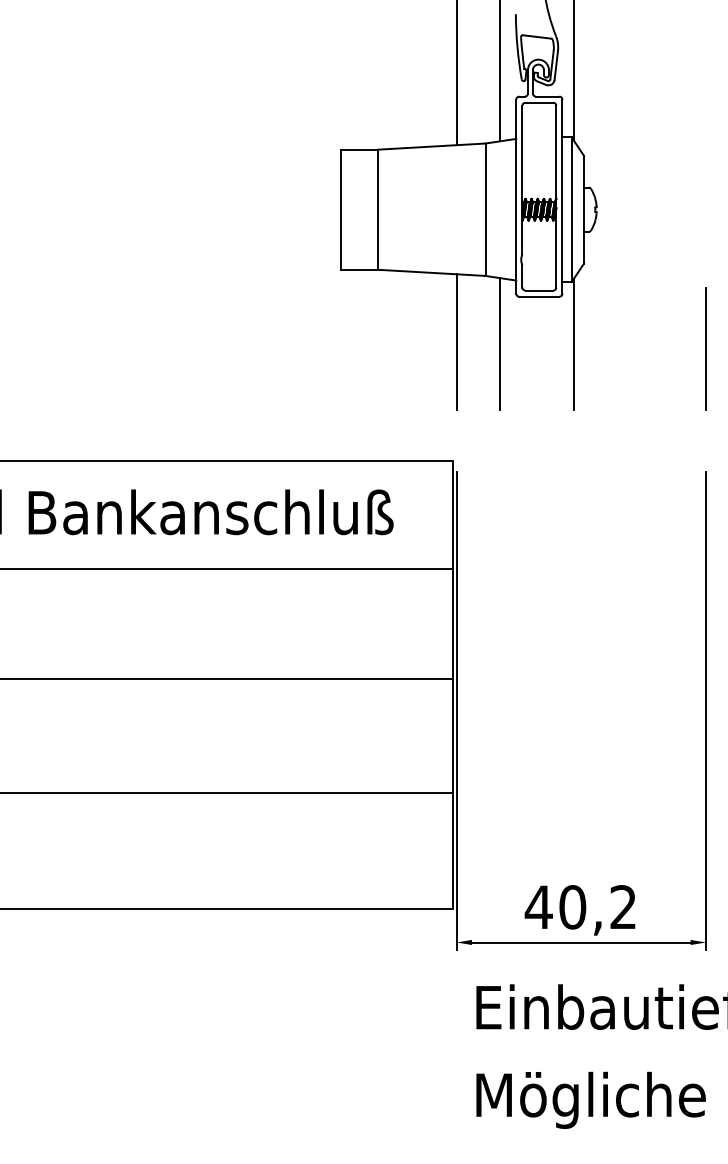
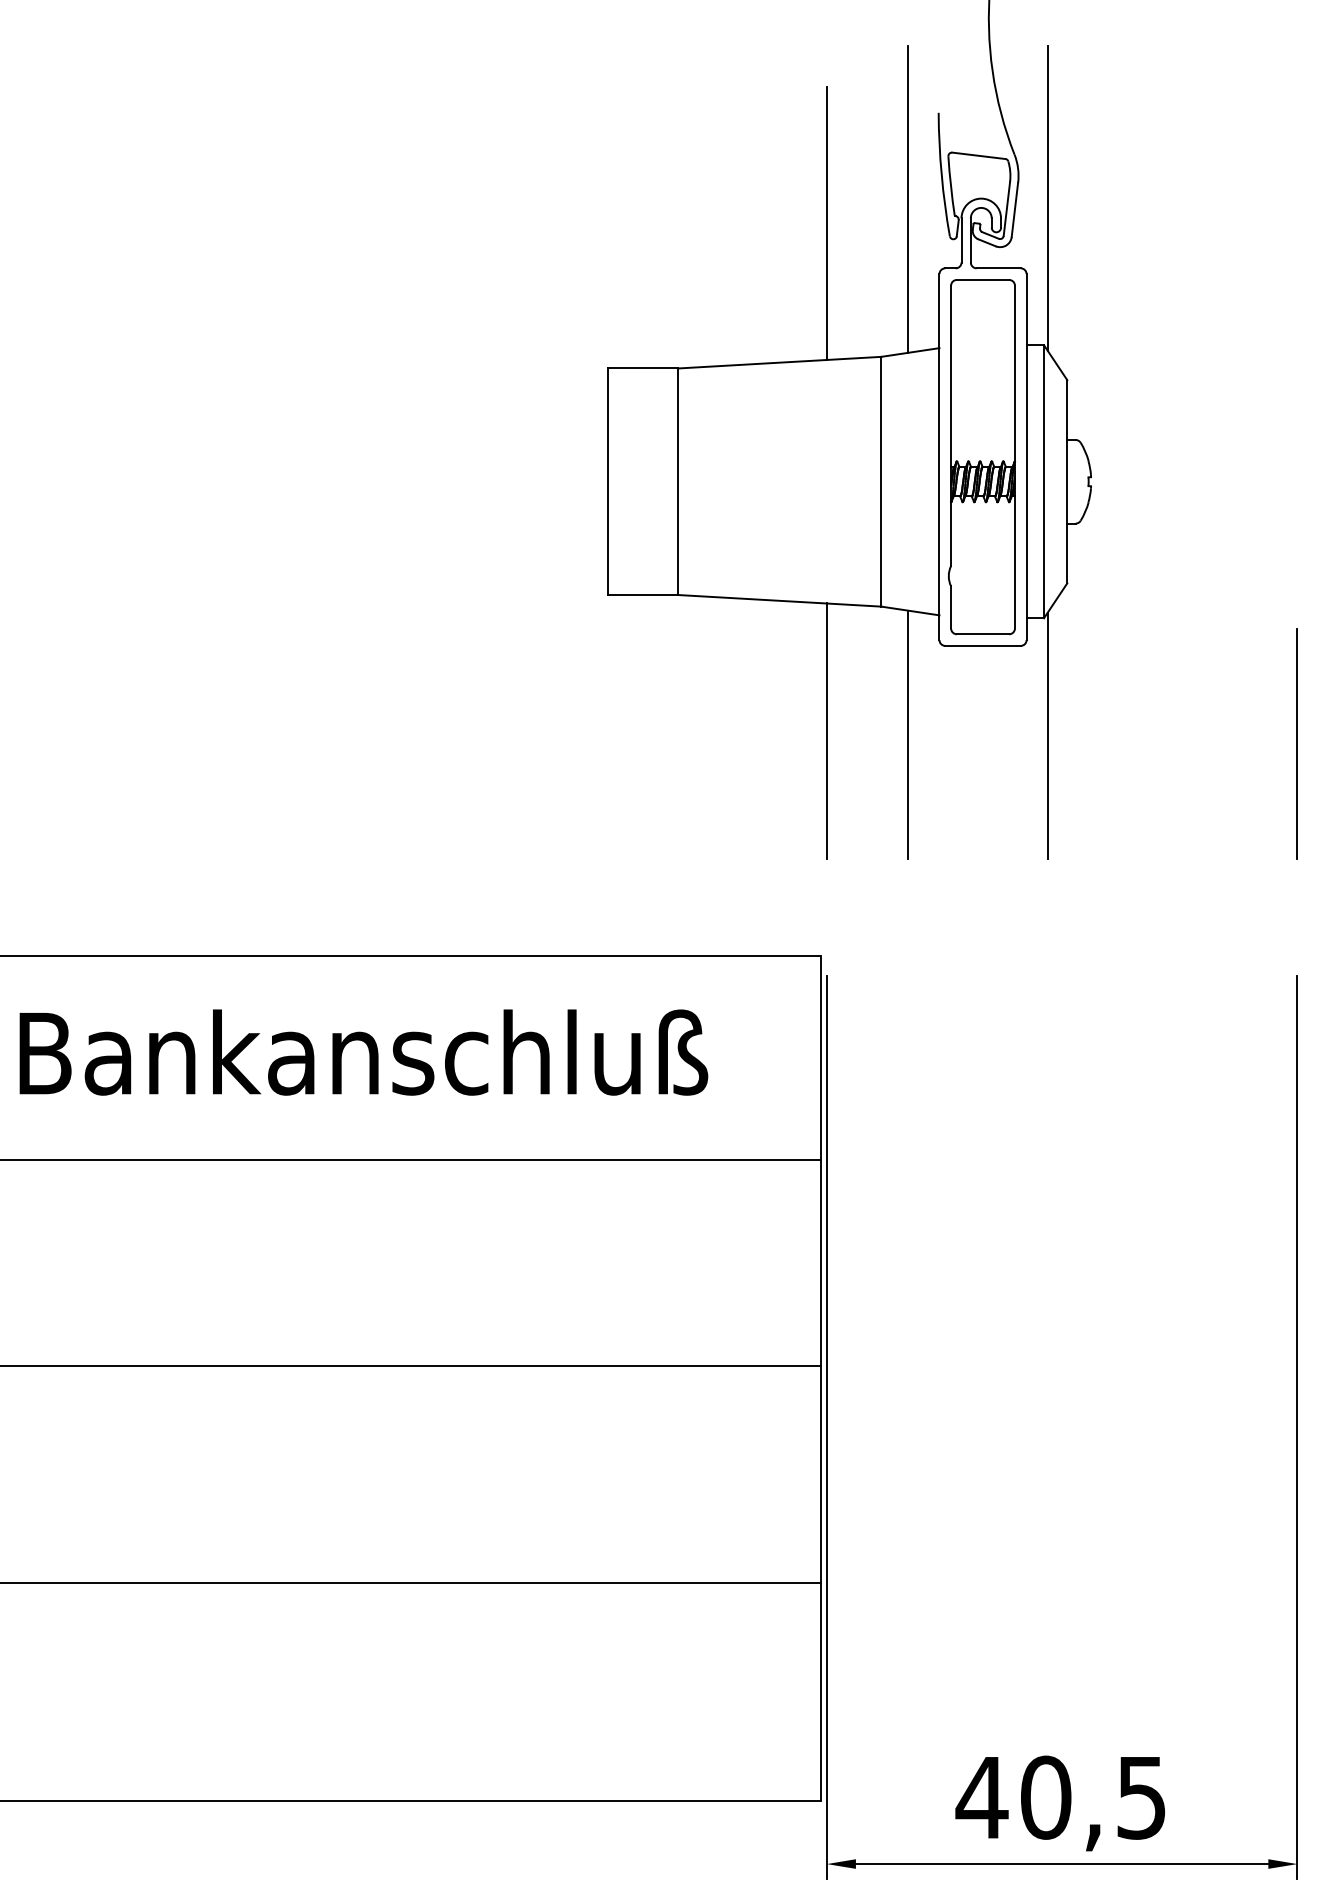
text: (622, 907) -> (1139, 1798), 40,2 -> 40,5

